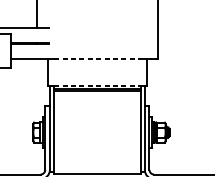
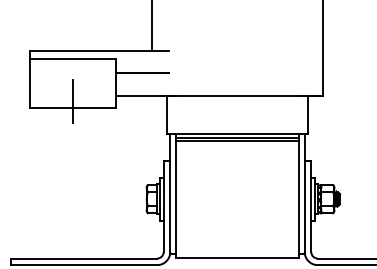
line: (97, 59) -> (237, 95), dashed -> solid
line: (97, 86) -> (237, 133), dashed -> solid

